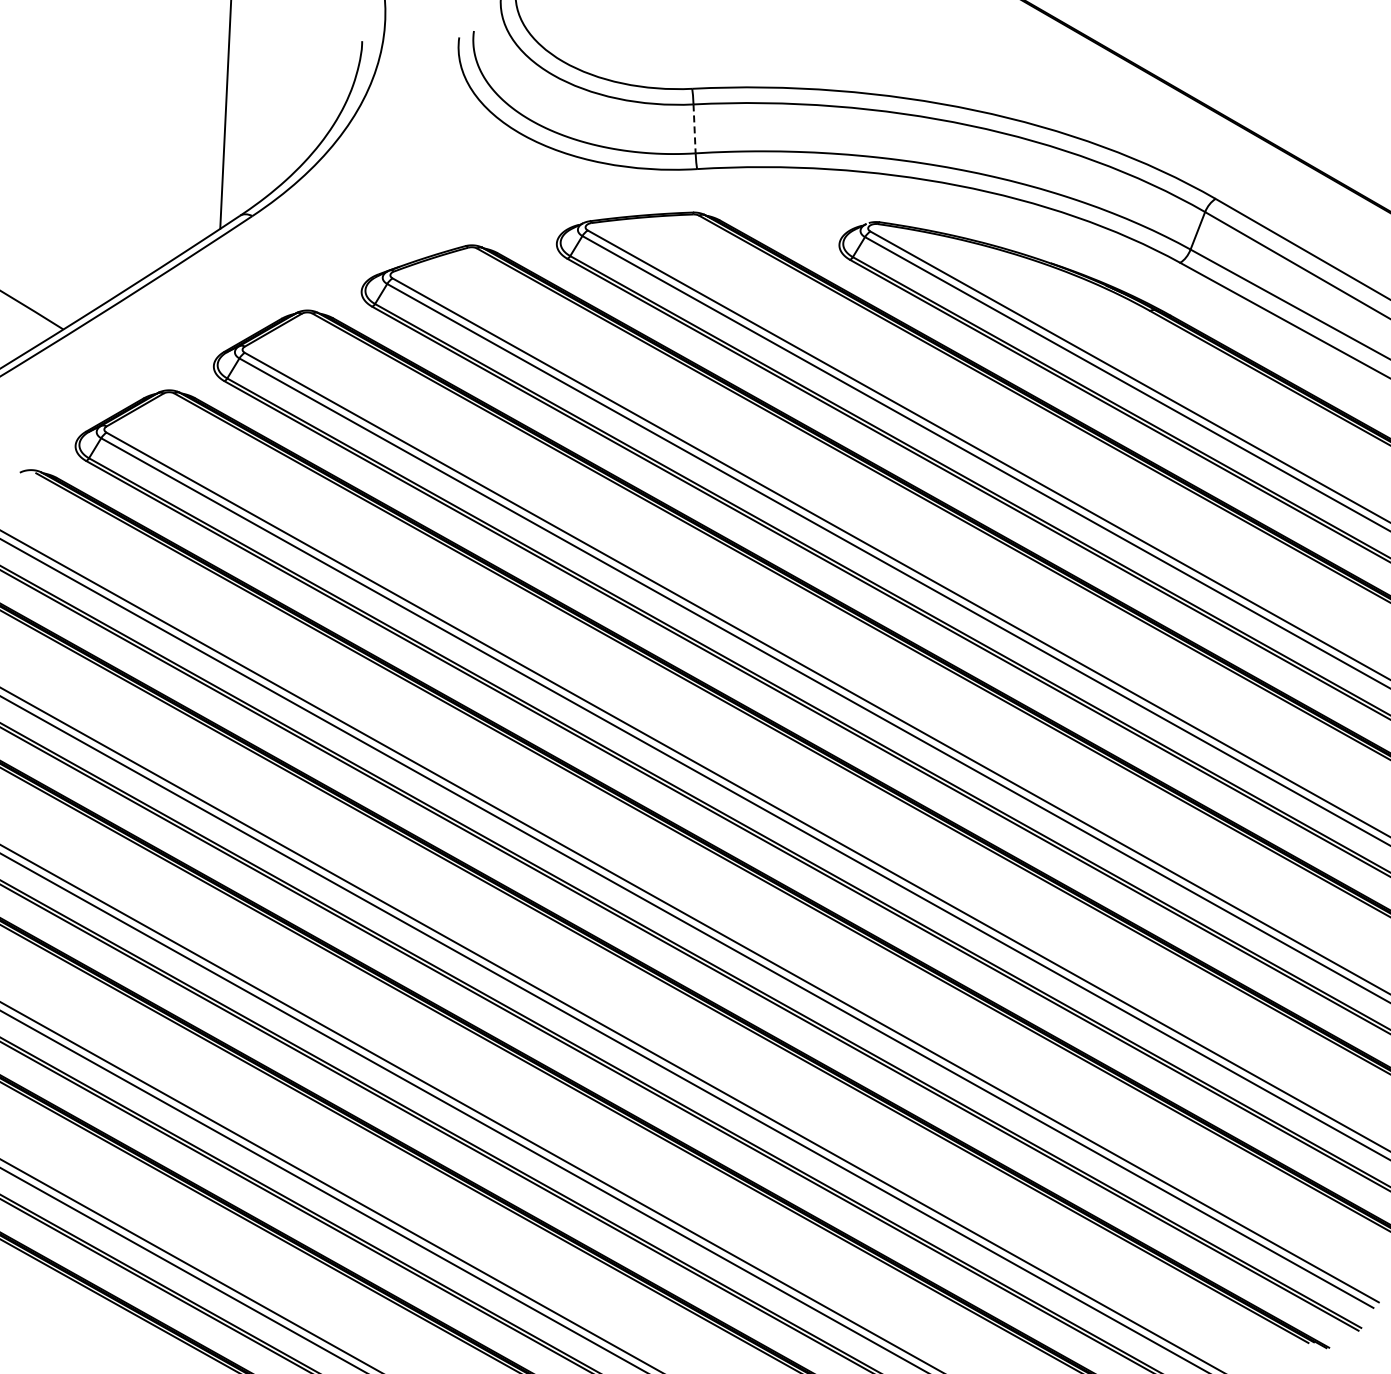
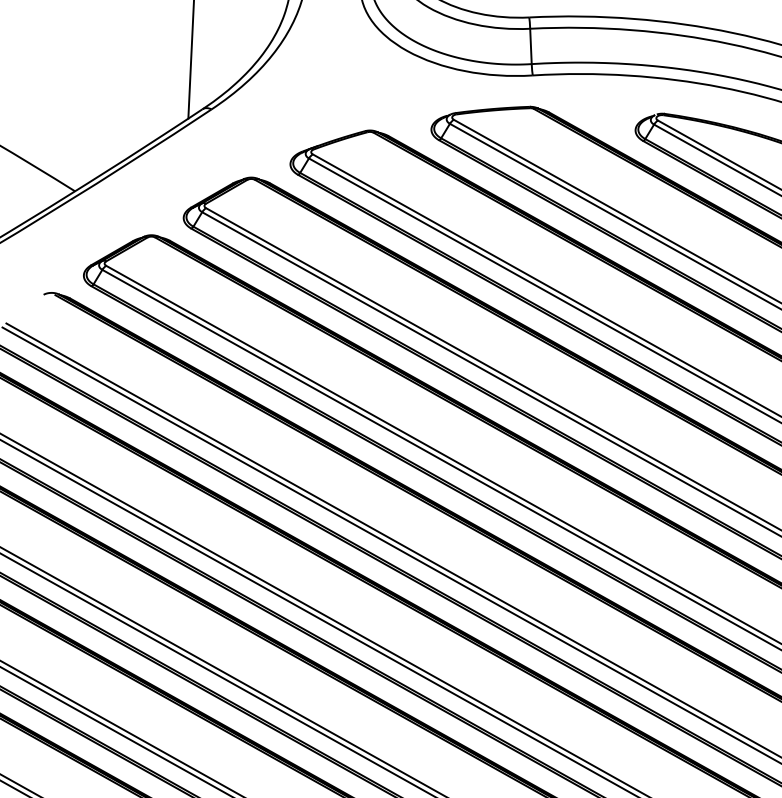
line: (694, 129) -> (530, 46), dashed -> solid

